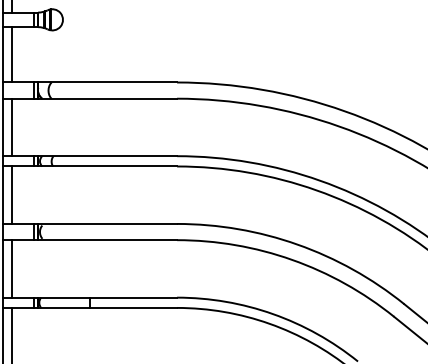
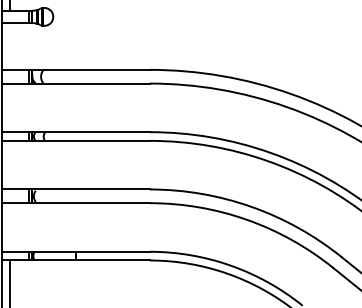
line: (11, 54) -> (9, 46), removed
line: (11, 127) -> (9, 107), removed
line: (11, 194) -> (9, 164), removed
line: (11, 268) -> (9, 227), removed

